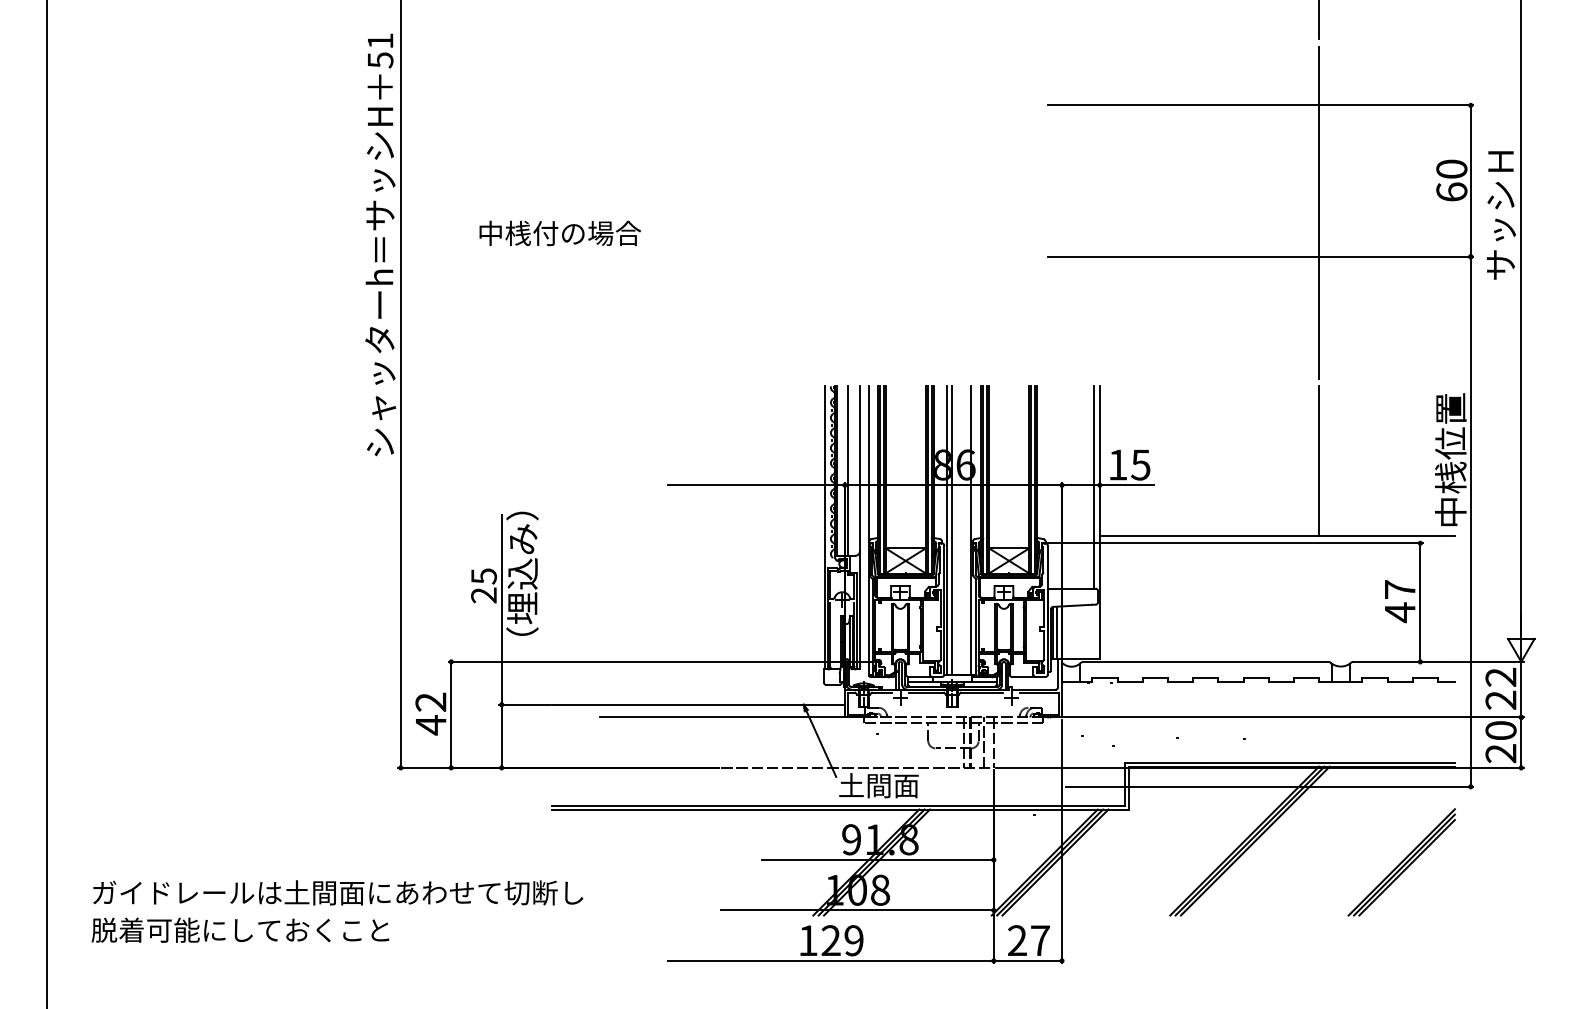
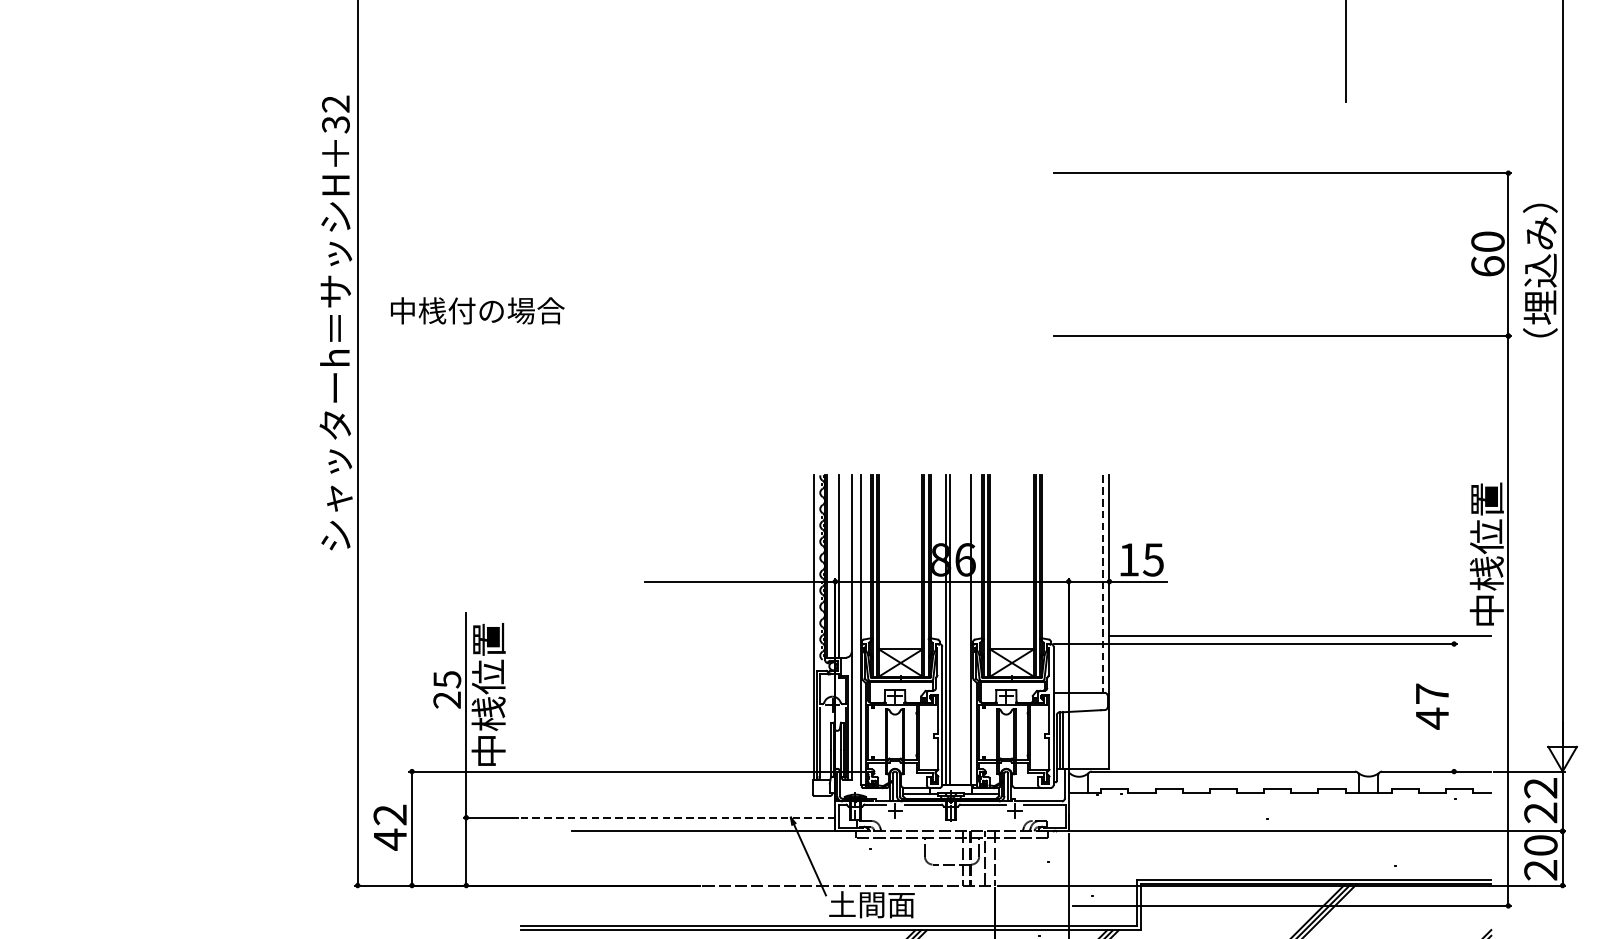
text: (380, 50) -> (335, 114), 51 -> 32
text: (1500, 206) -> (1540, 281), サッシＨ -> （埋込み）
line: (1319, 212) -> (1345, 288), removed
text: (560, 233) -> (477, 310), moved
line: (1319, 460) -> (1345, 555), removed
line: (1094, 488) -> (1103, 585), solid -> dashed
text: (522, 583) -> (488, 687), （埋込み） -> 中桟位置
line: (1420, 602) -> (1454, 707), removed
line: (699, 704) -> (678, 817), solid -> dashed

